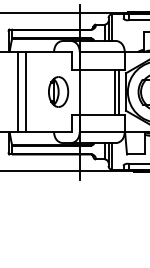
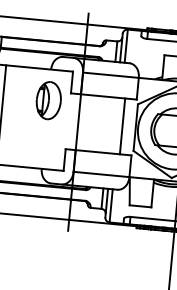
part: (58, 91) -> (48, 99), moved
line: (119, 91) -> (127, 126), removed
line: (25, 92) -> (10, 116), removed

